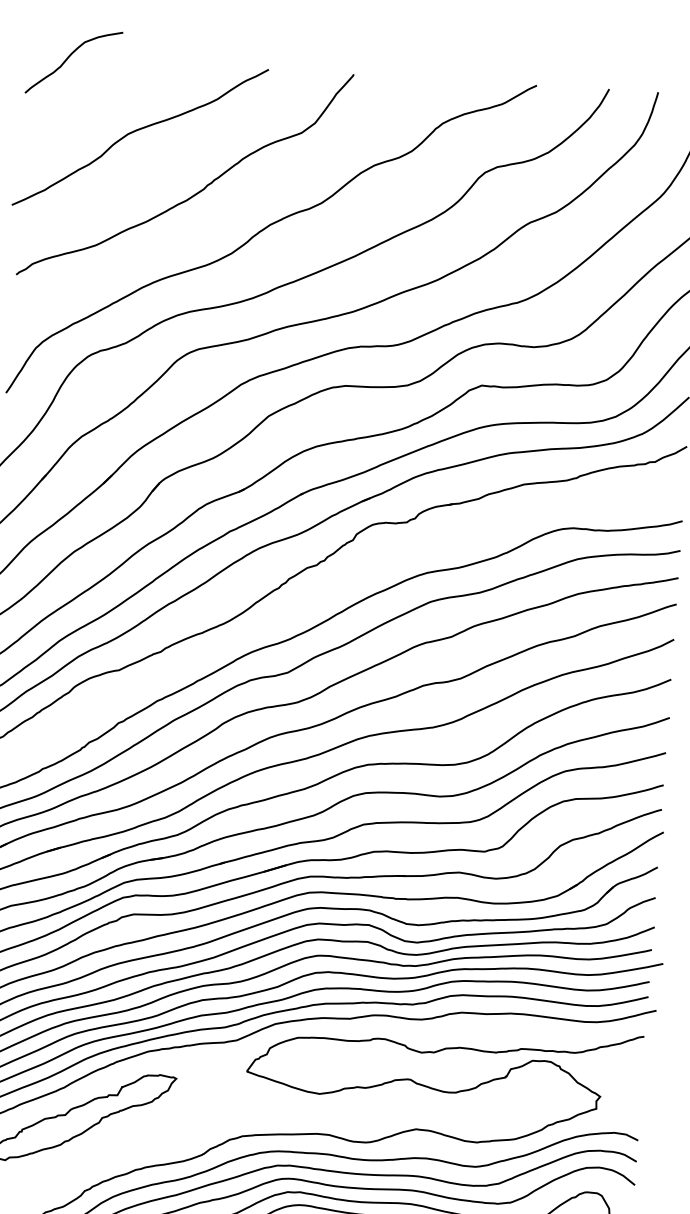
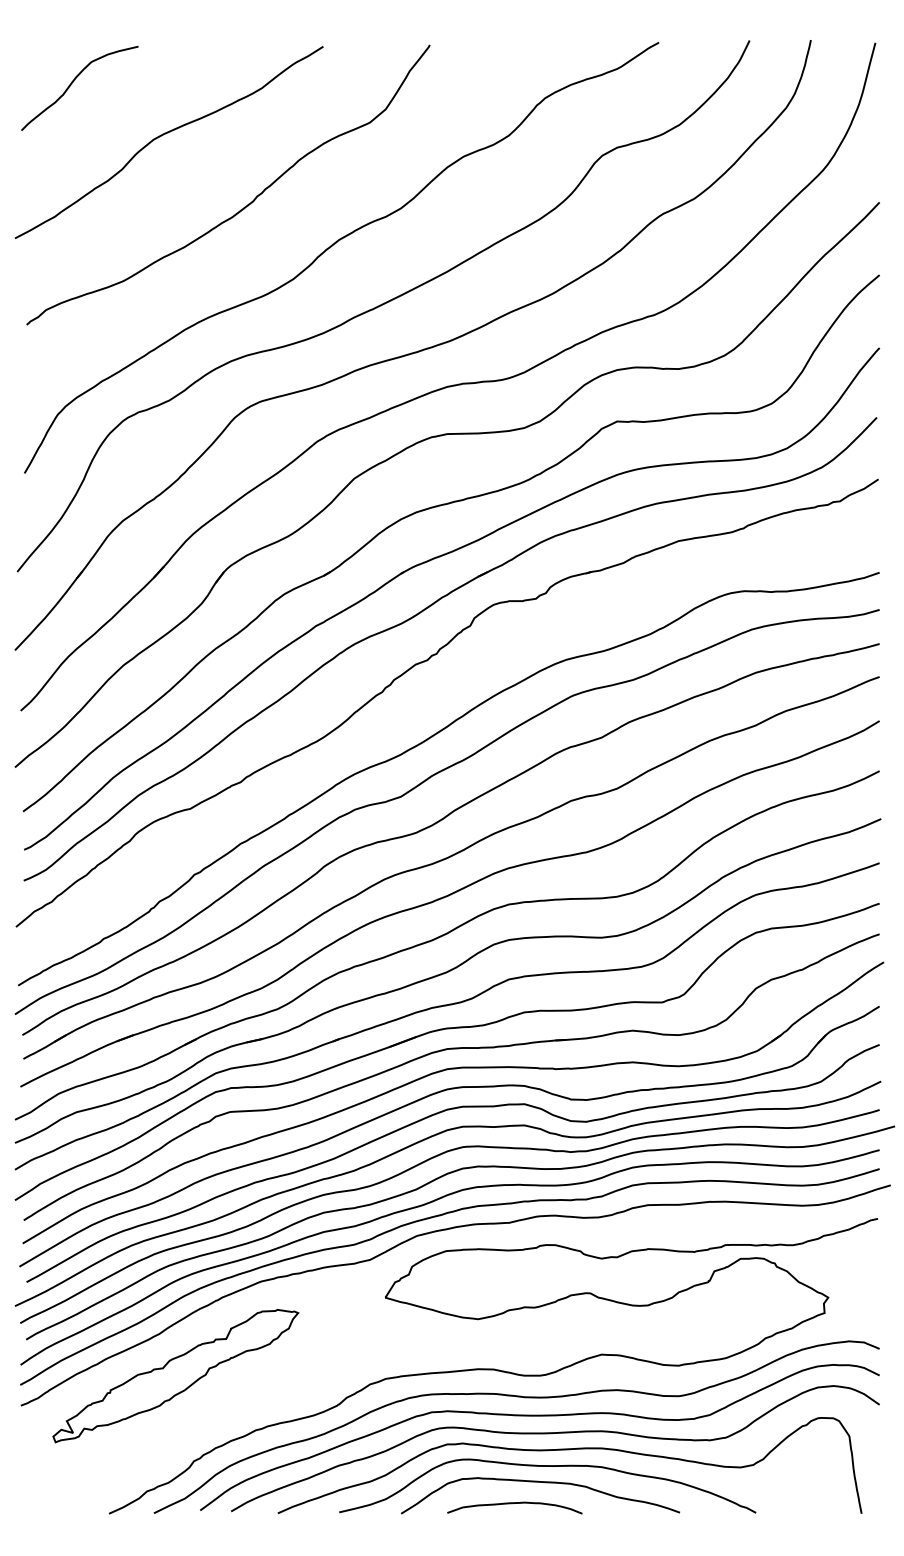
curve: (70, 56) -> (74, 81), moved

